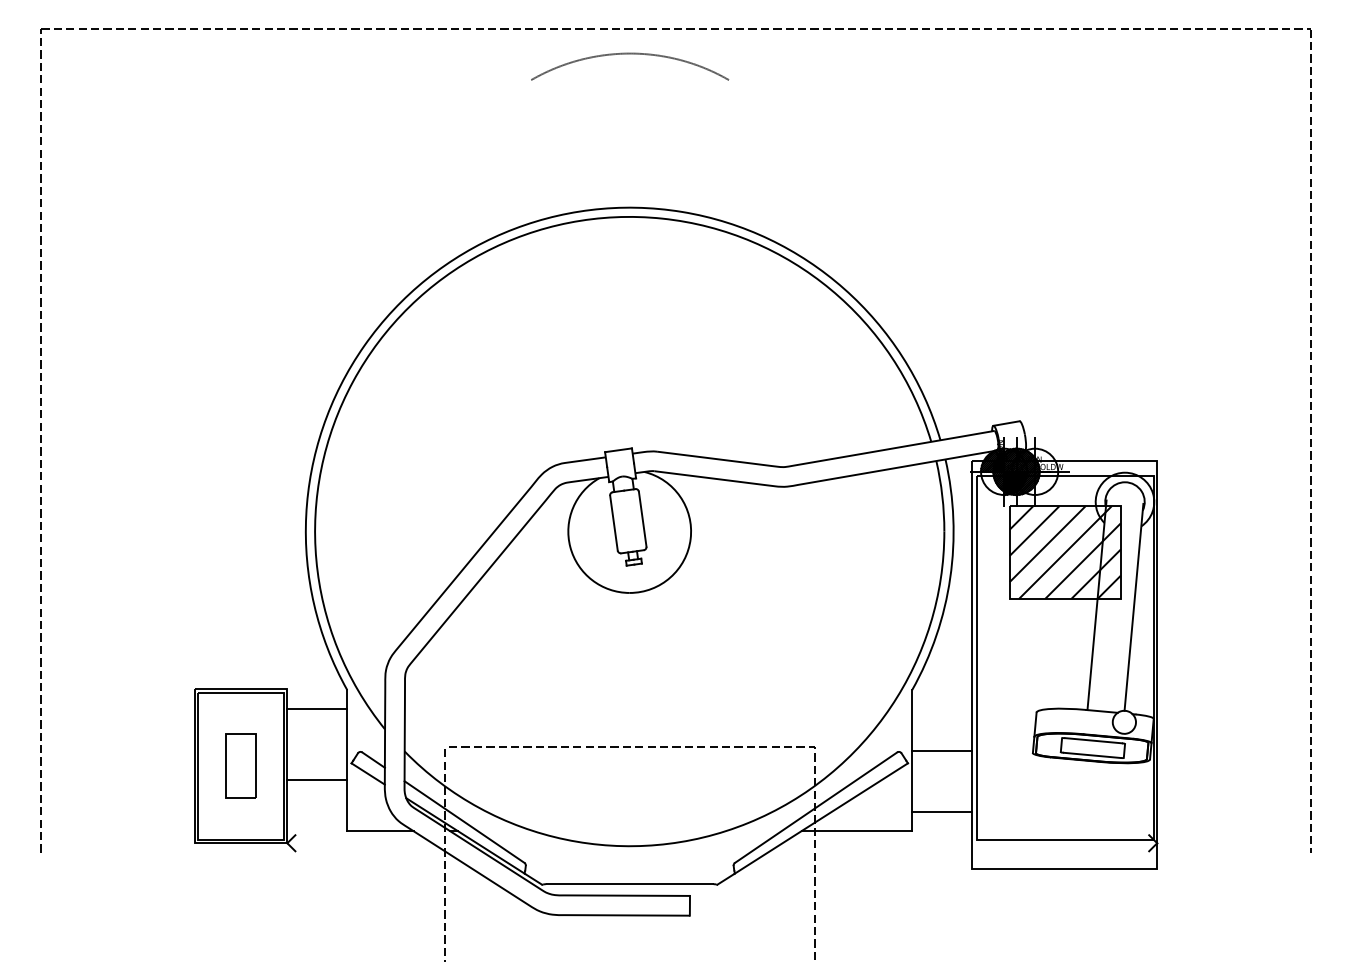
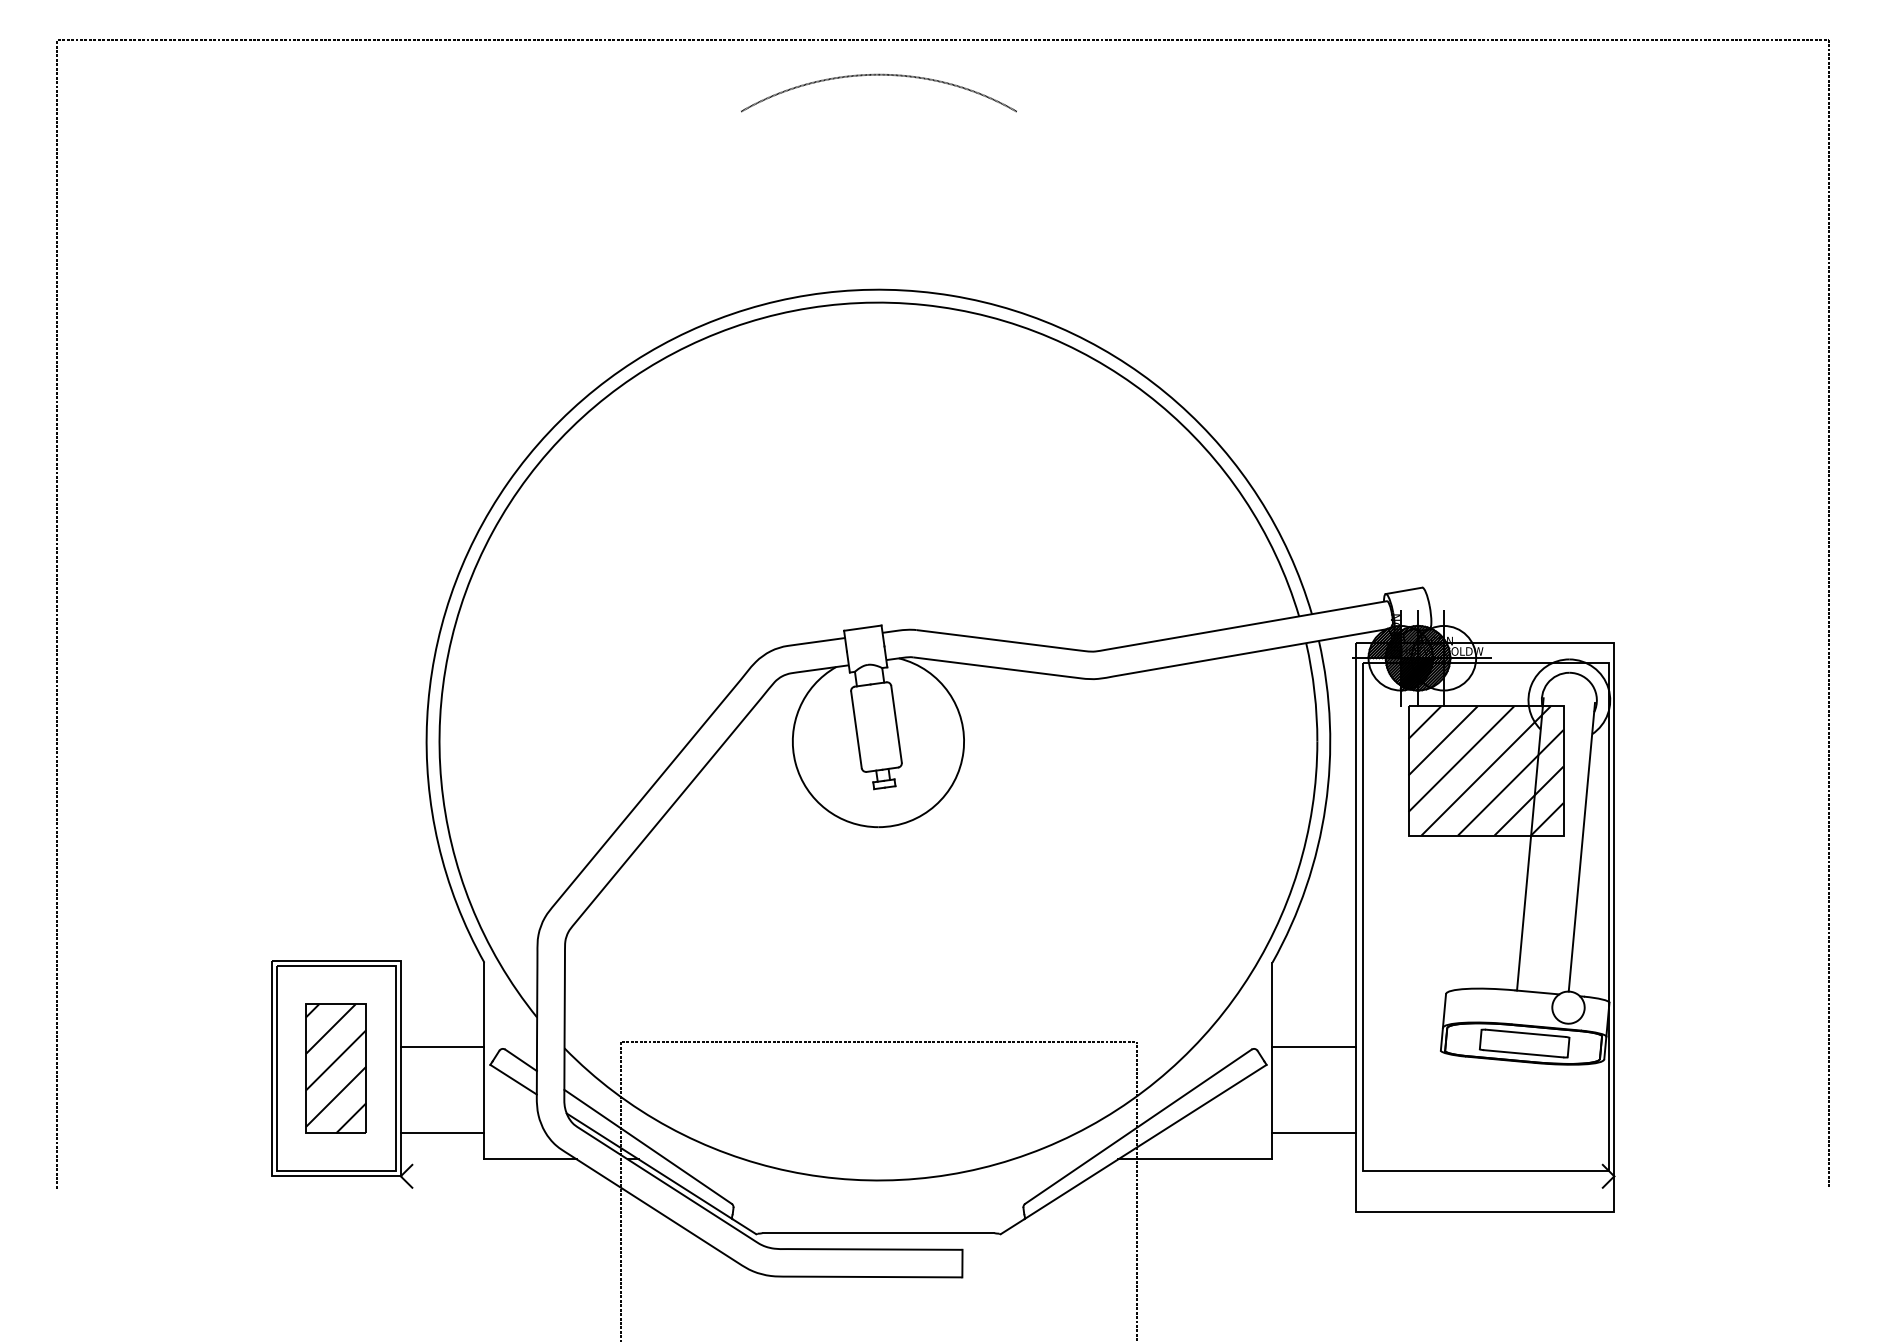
line: (317, 708) -> (442, 1046), moved
part: (240, 765) -> (335, 1067), size x1.43
line: (317, 780) -> (442, 1133), moved

